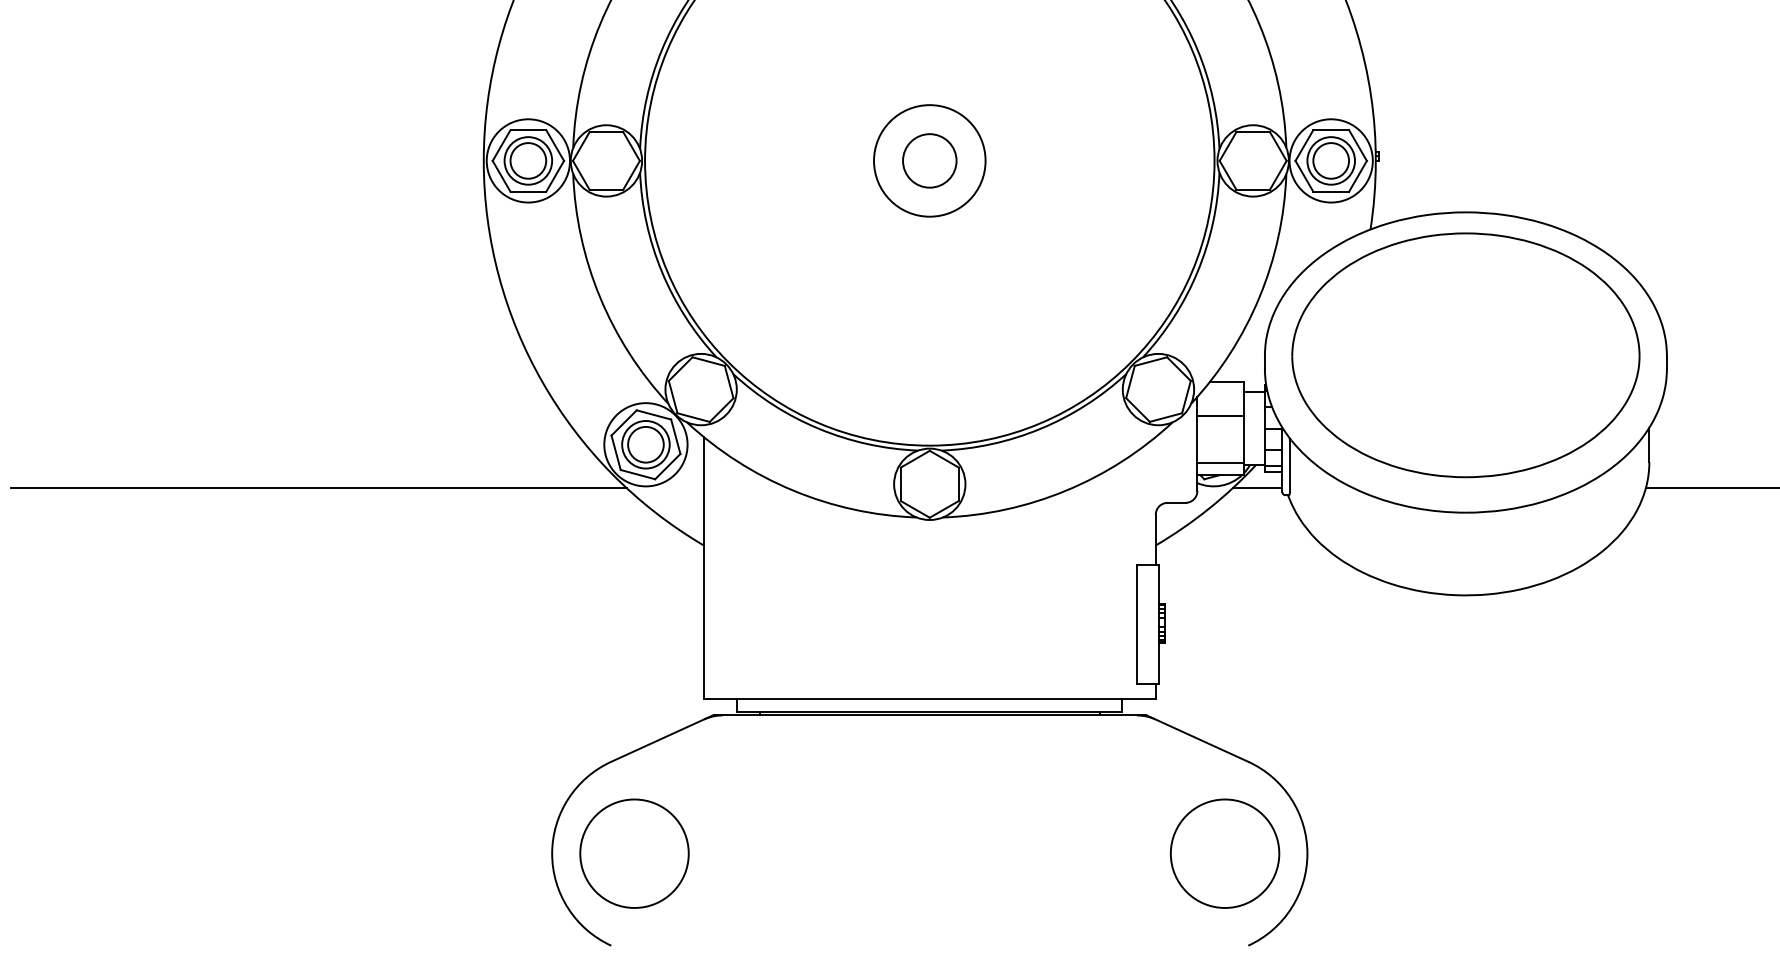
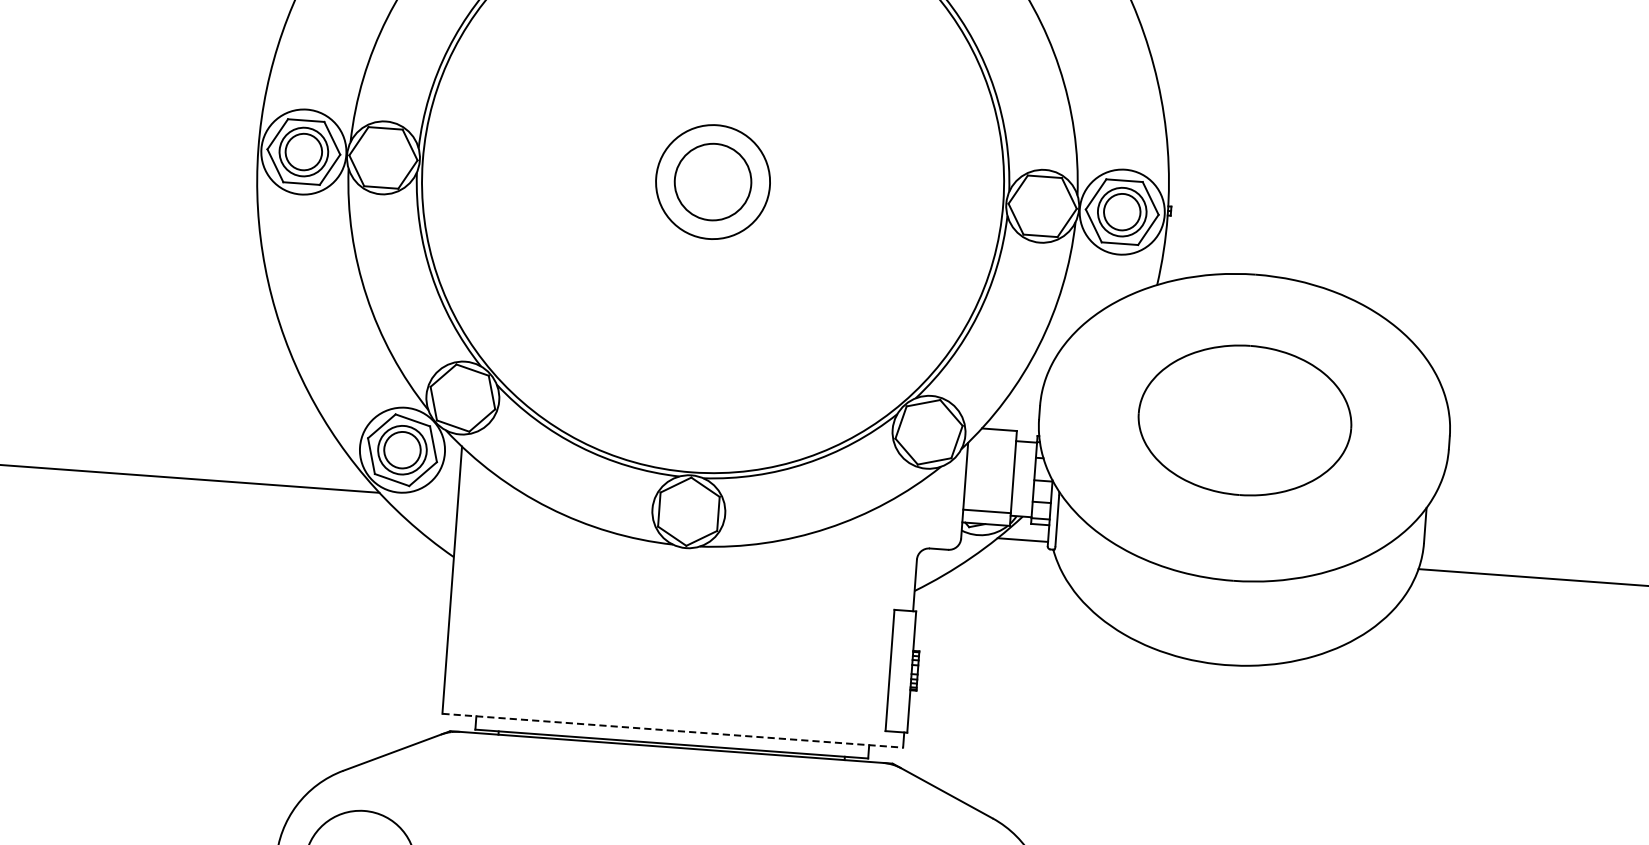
circle: (929, 160) -> (712, 181), size x1.4
part: (1465, 355) -> (1244, 420), size x0.6
line: (1220, 416) -> (990, 464), removed
line: (929, 699) -> (672, 731), solid -> dashed

